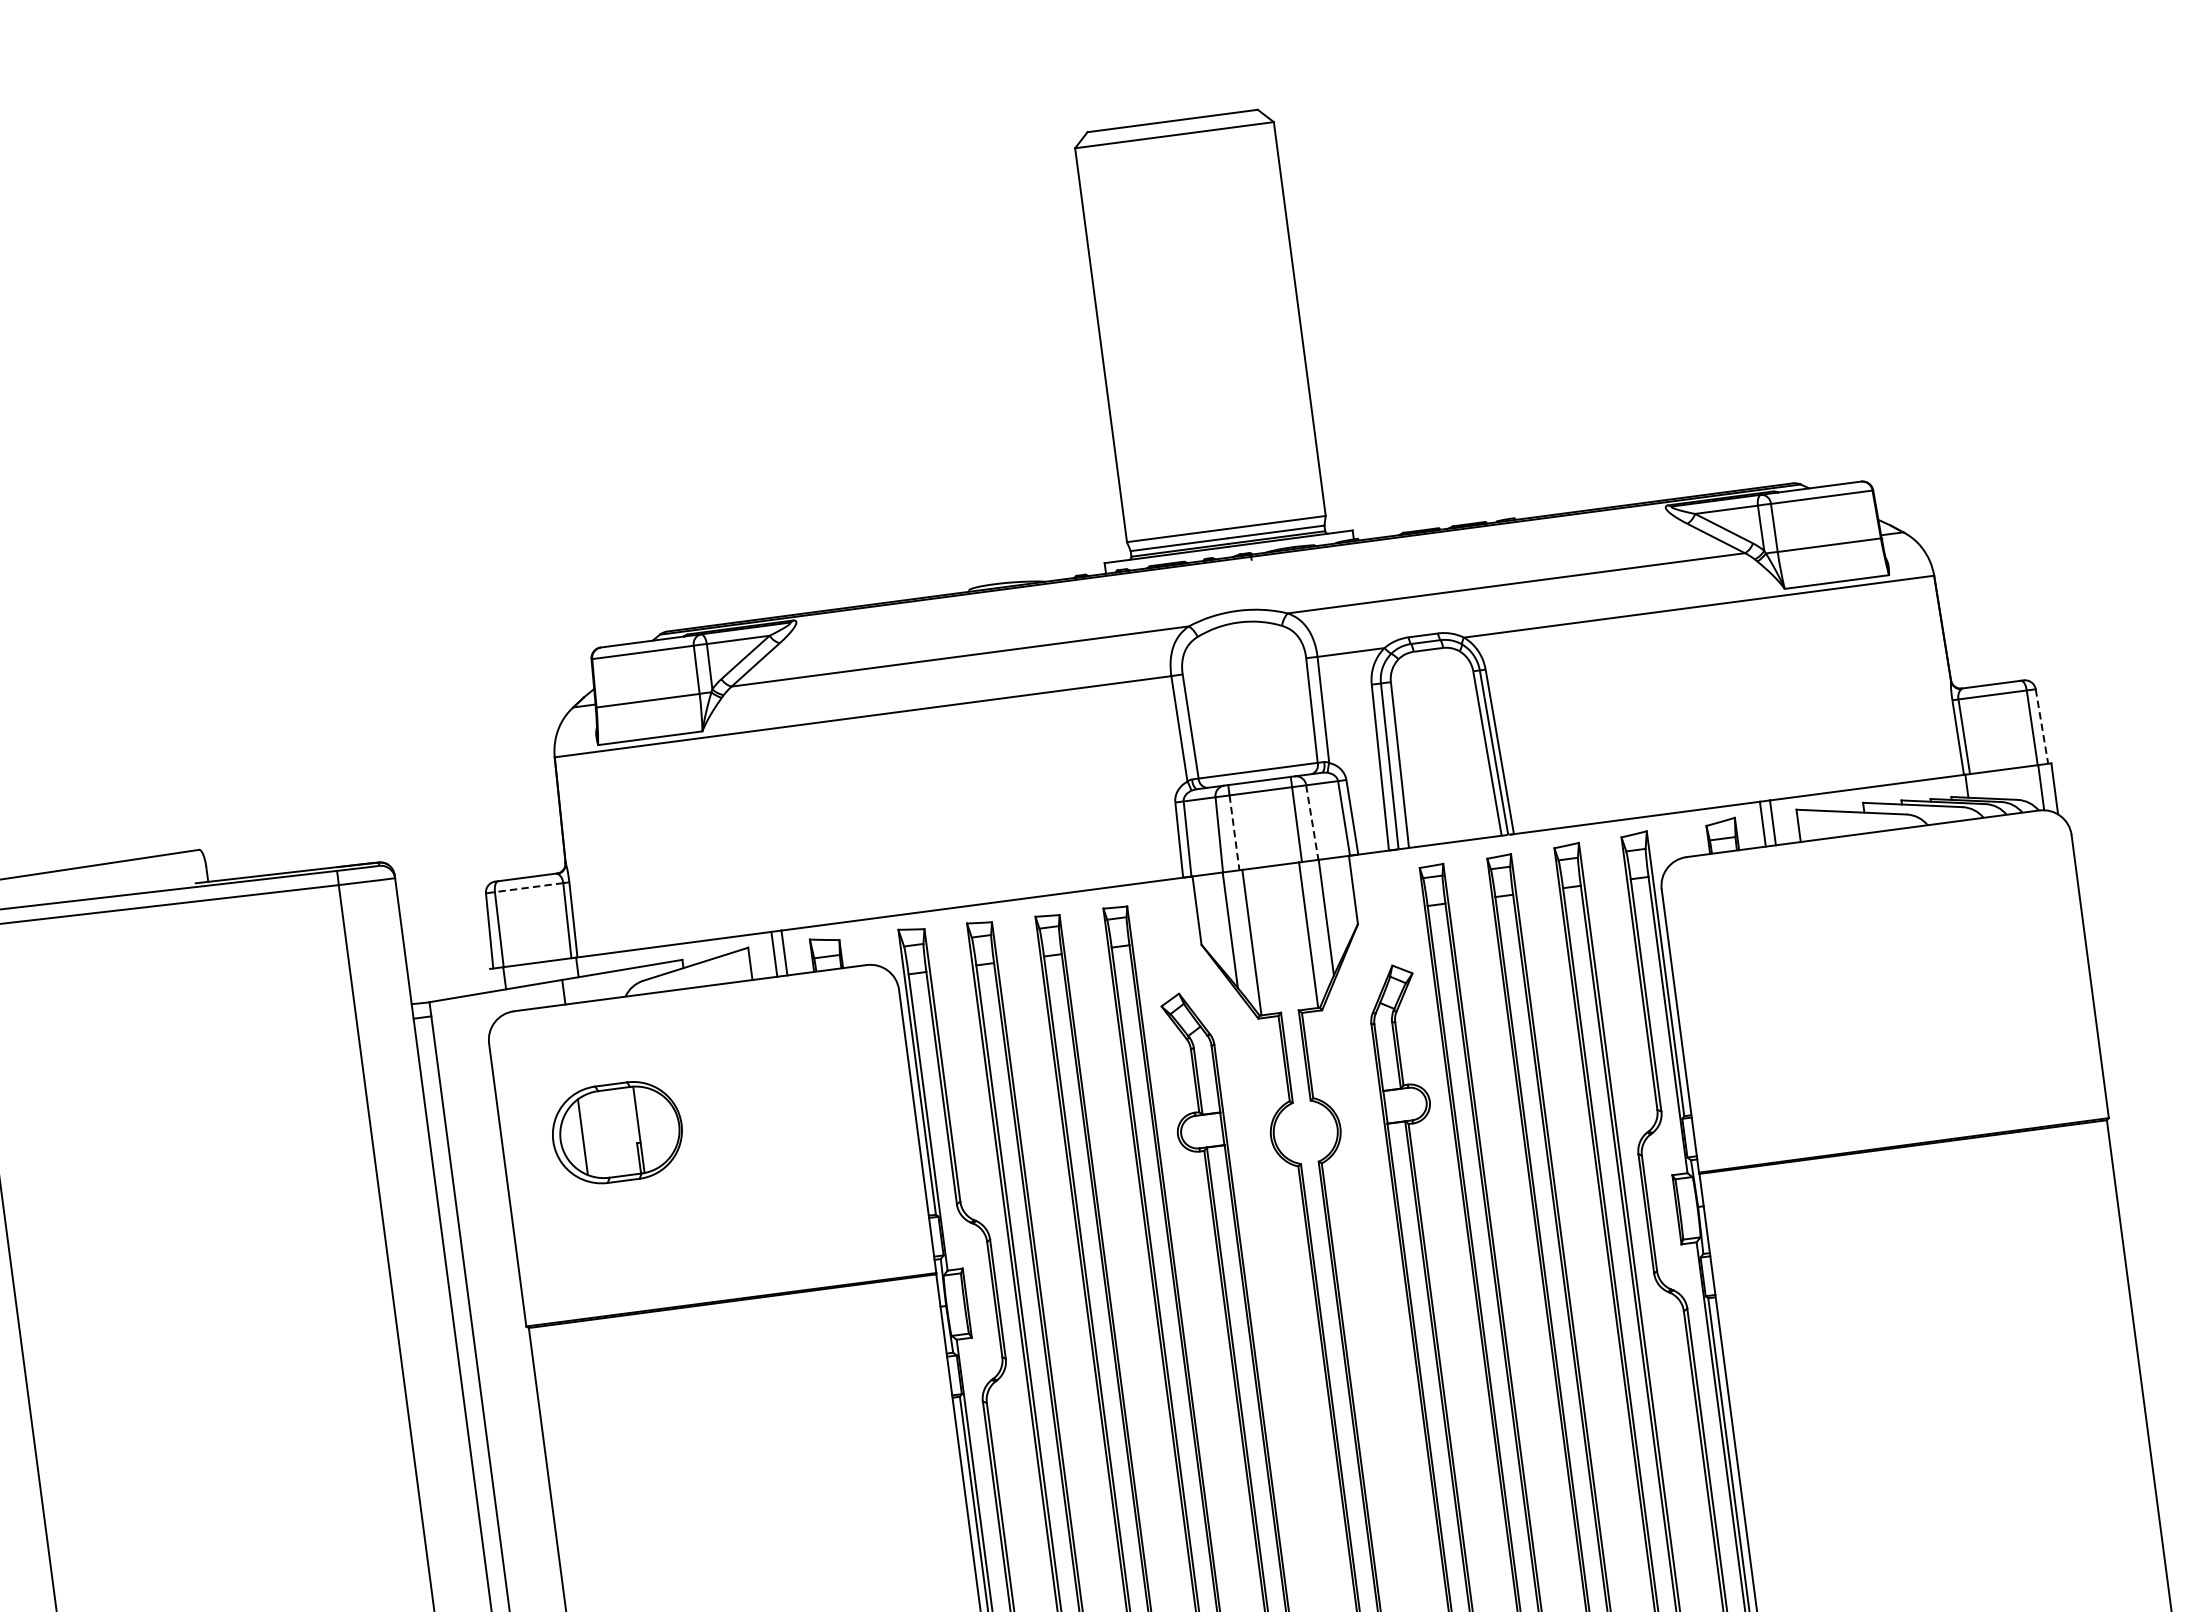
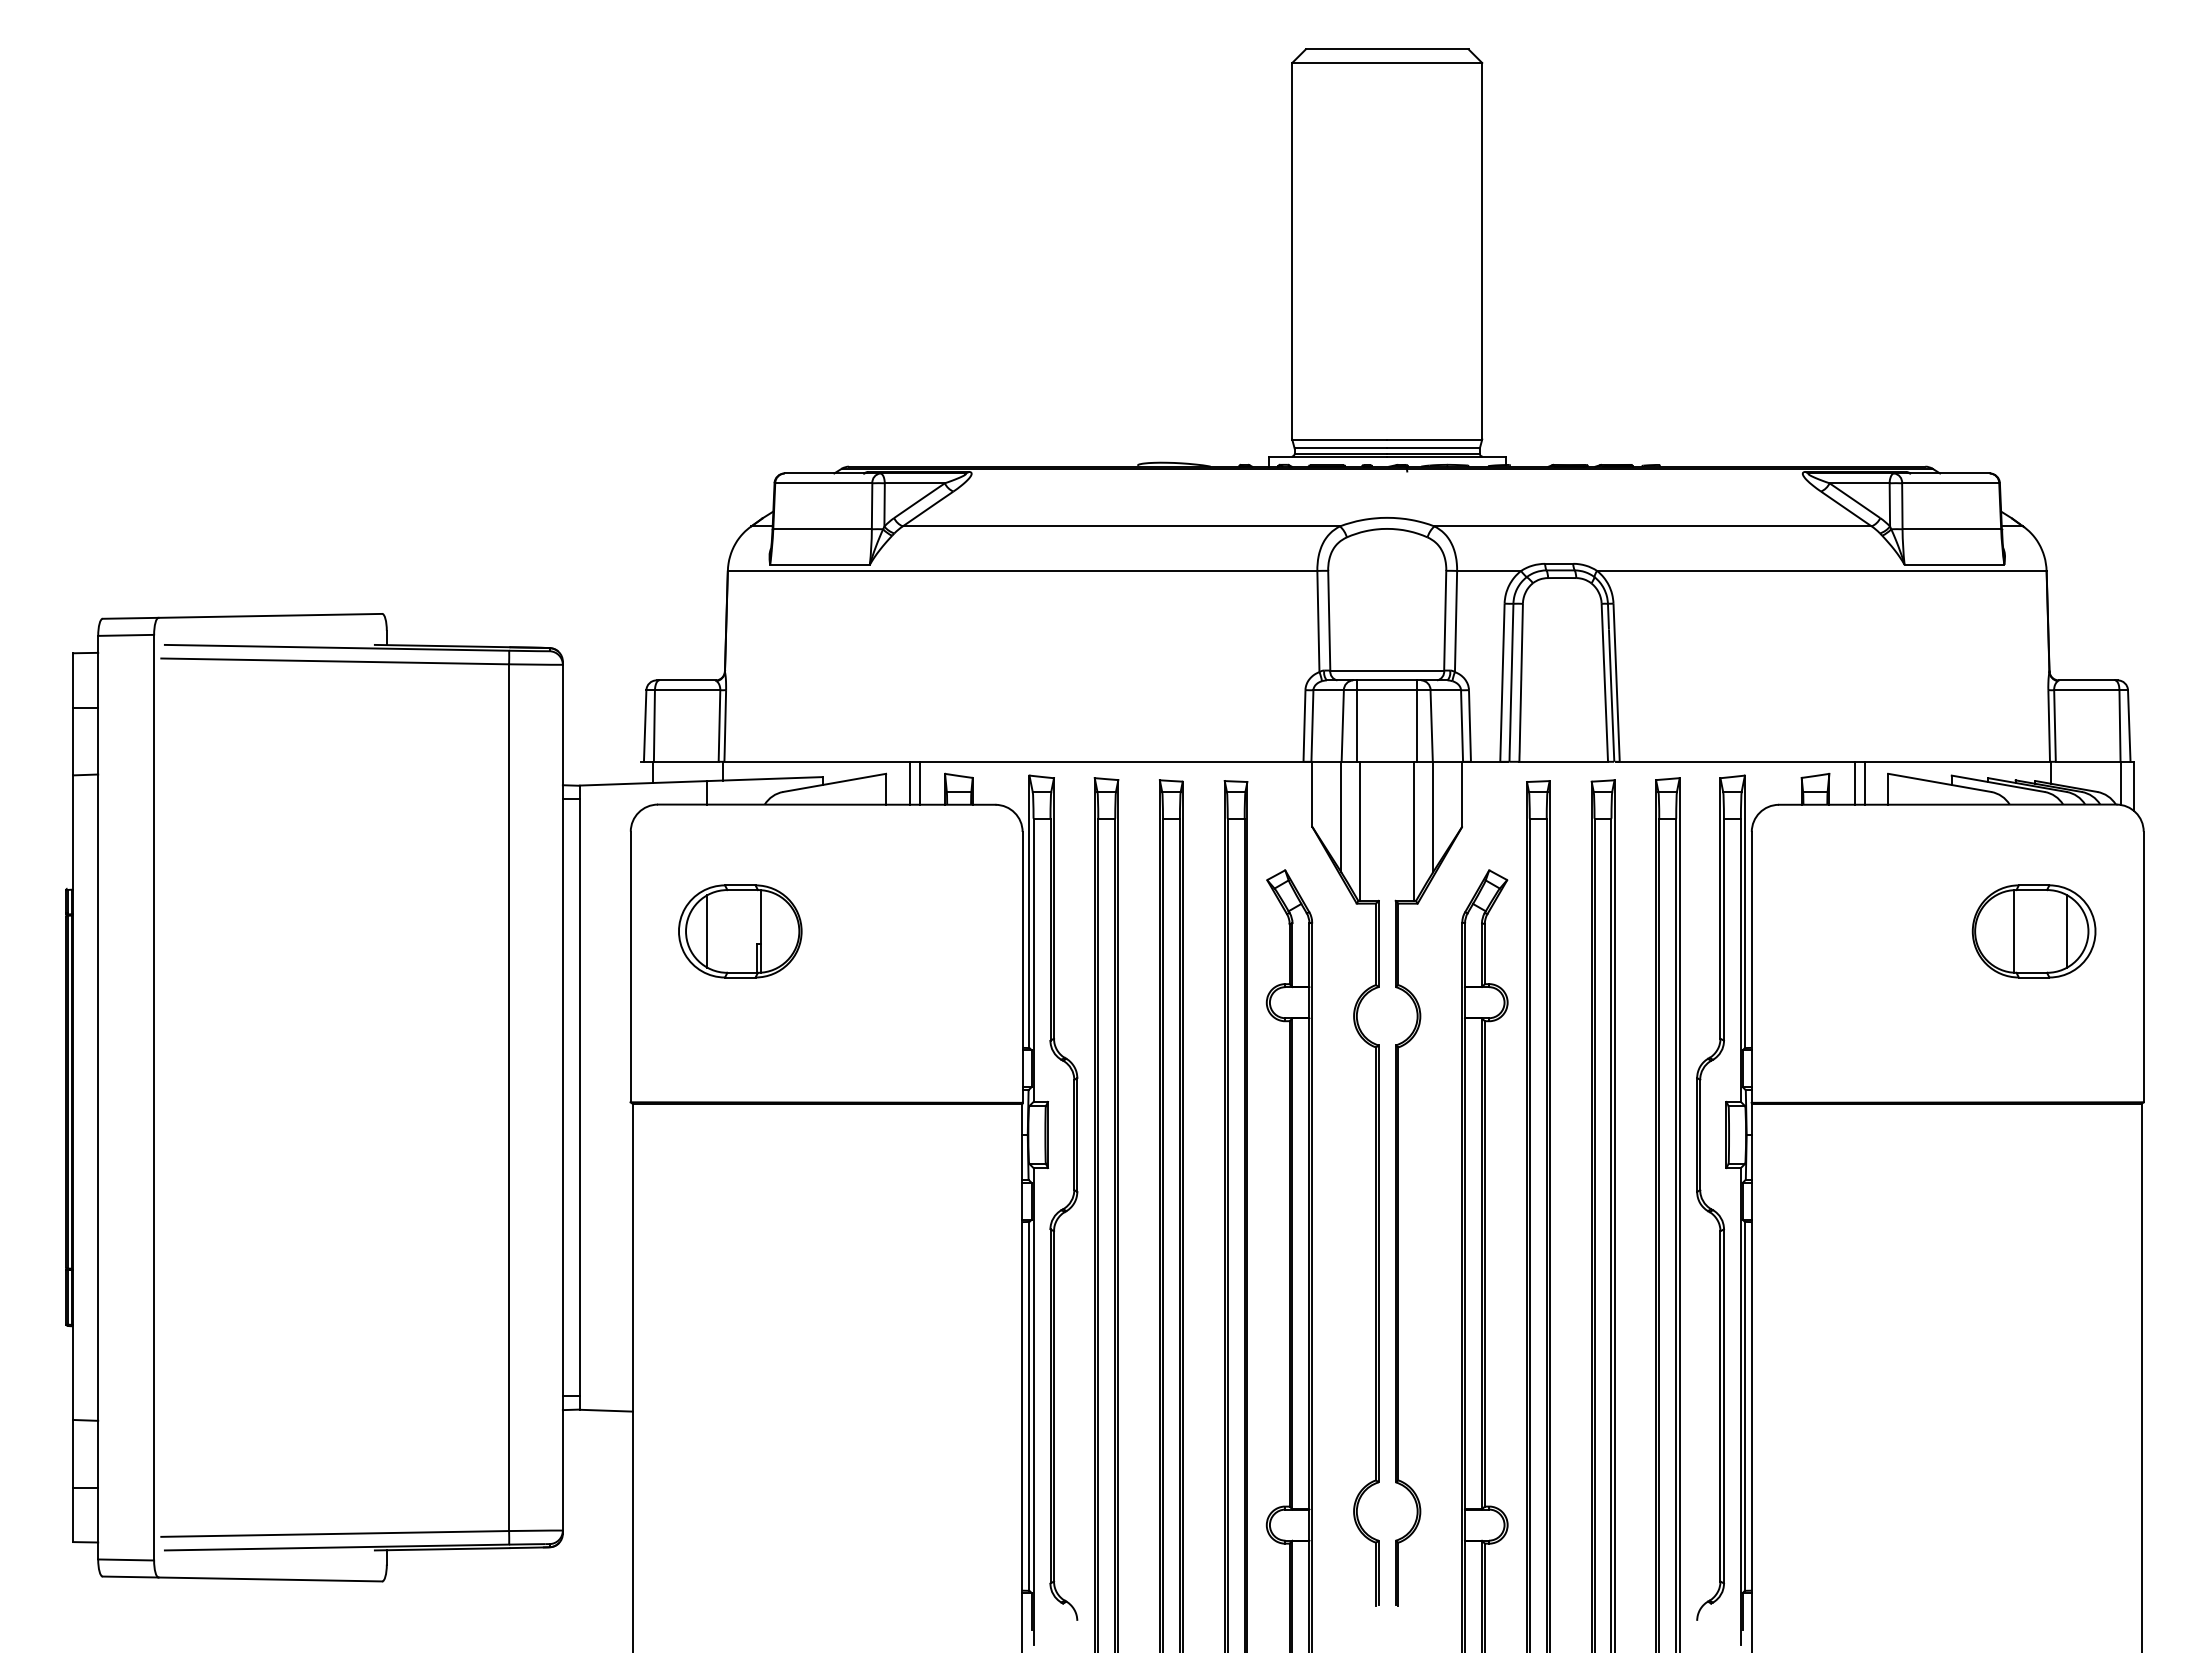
line: (2042, 727) -> (2129, 726), dashed -> solid
line: (1312, 823) -> (1431, 726), dashed -> solid
line: (1234, 833) -> (1357, 726), dashed -> solid
line: (529, 887) -> (687, 690), dashed -> solid
part: (1970, 954) -> (2033, 931), added

